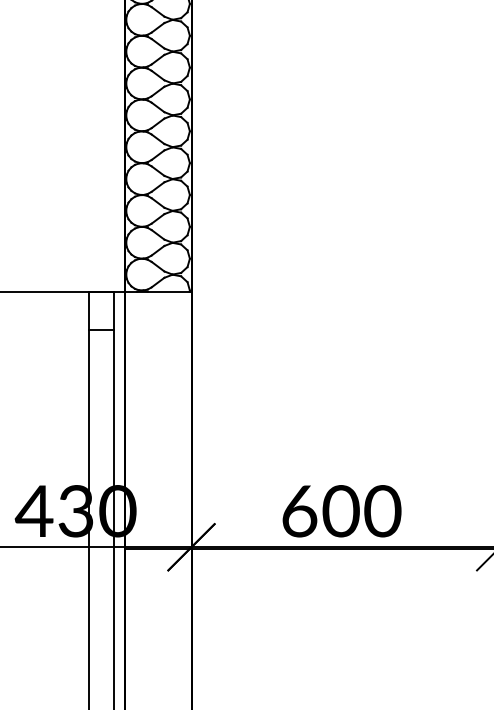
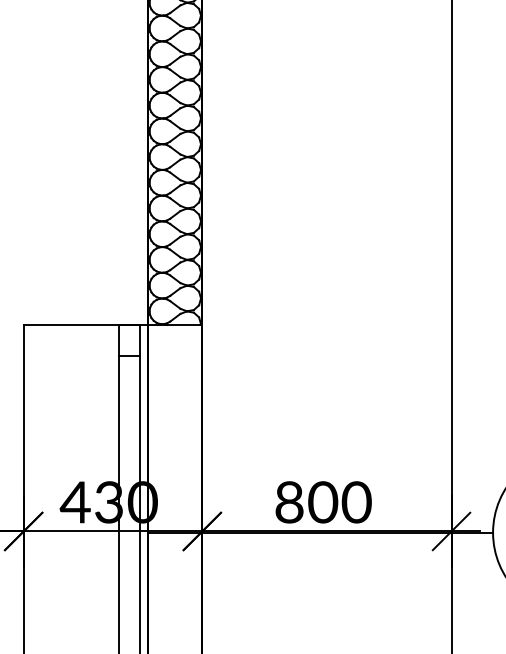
text: (299, 511) -> (289, 502), 600 -> 800

